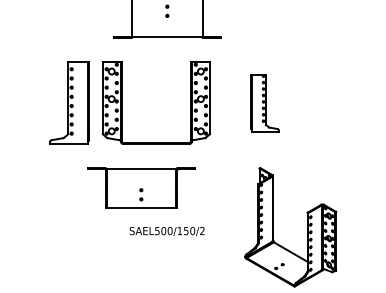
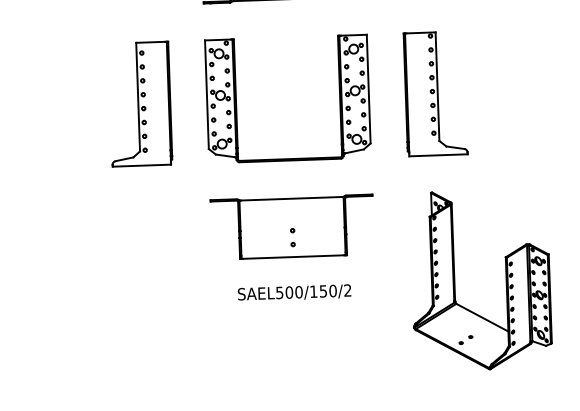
part: (122, 102) -> (236, 99), moved
part: (264, 102) -> (434, 93), size x1.43
part: (141, 187) -> (292, 226), moved

